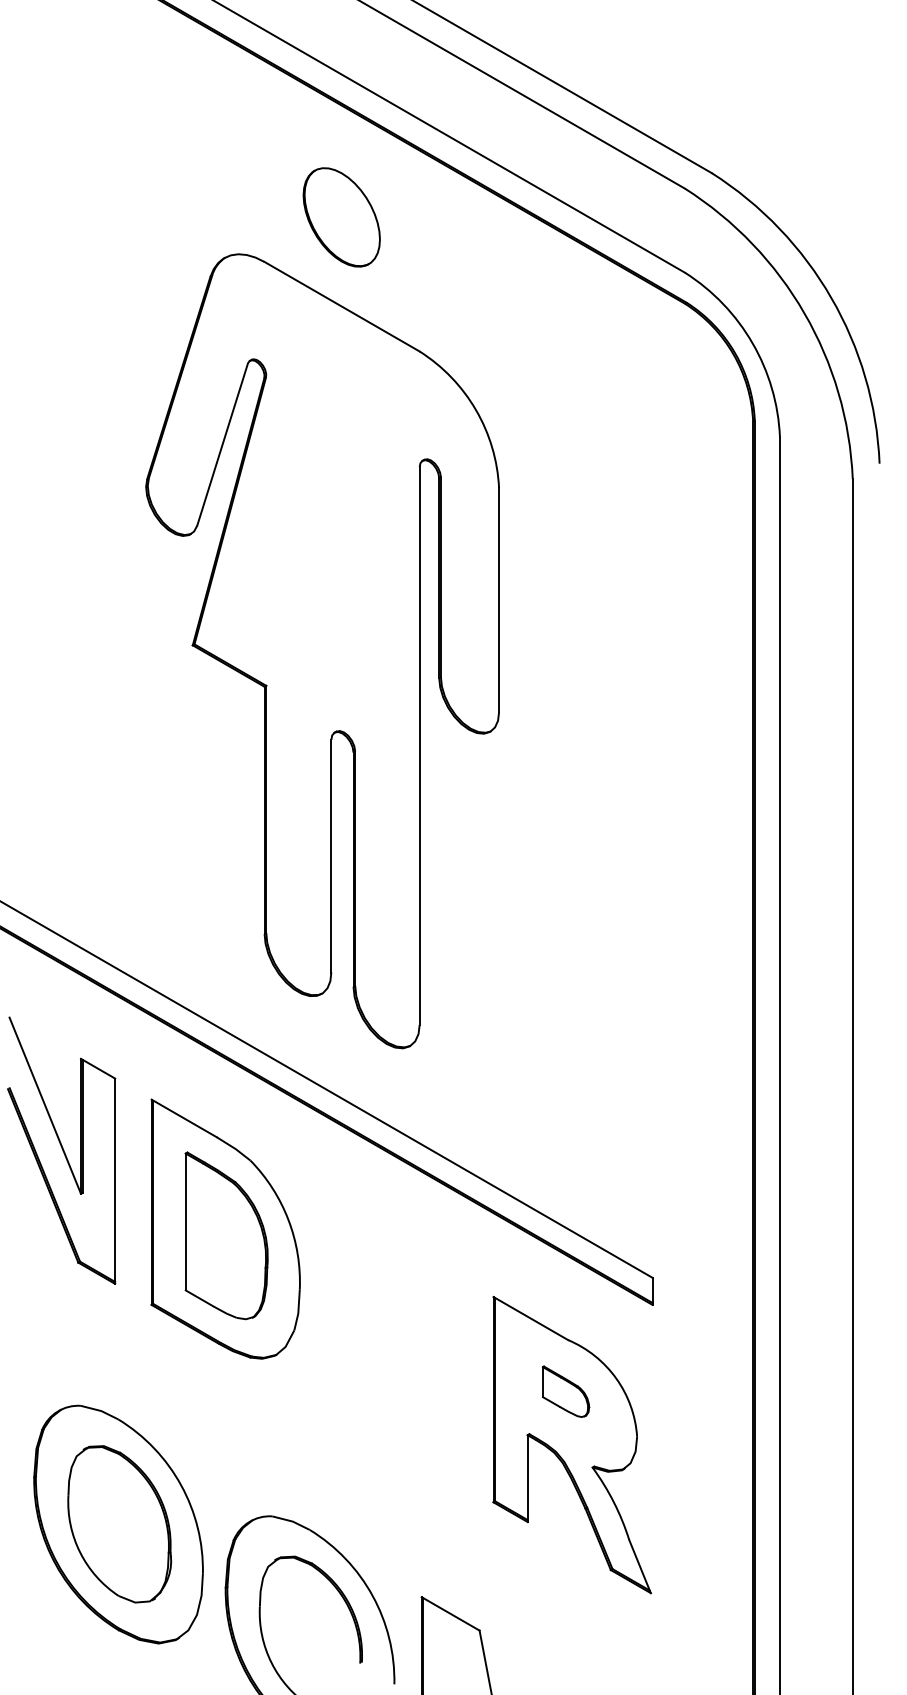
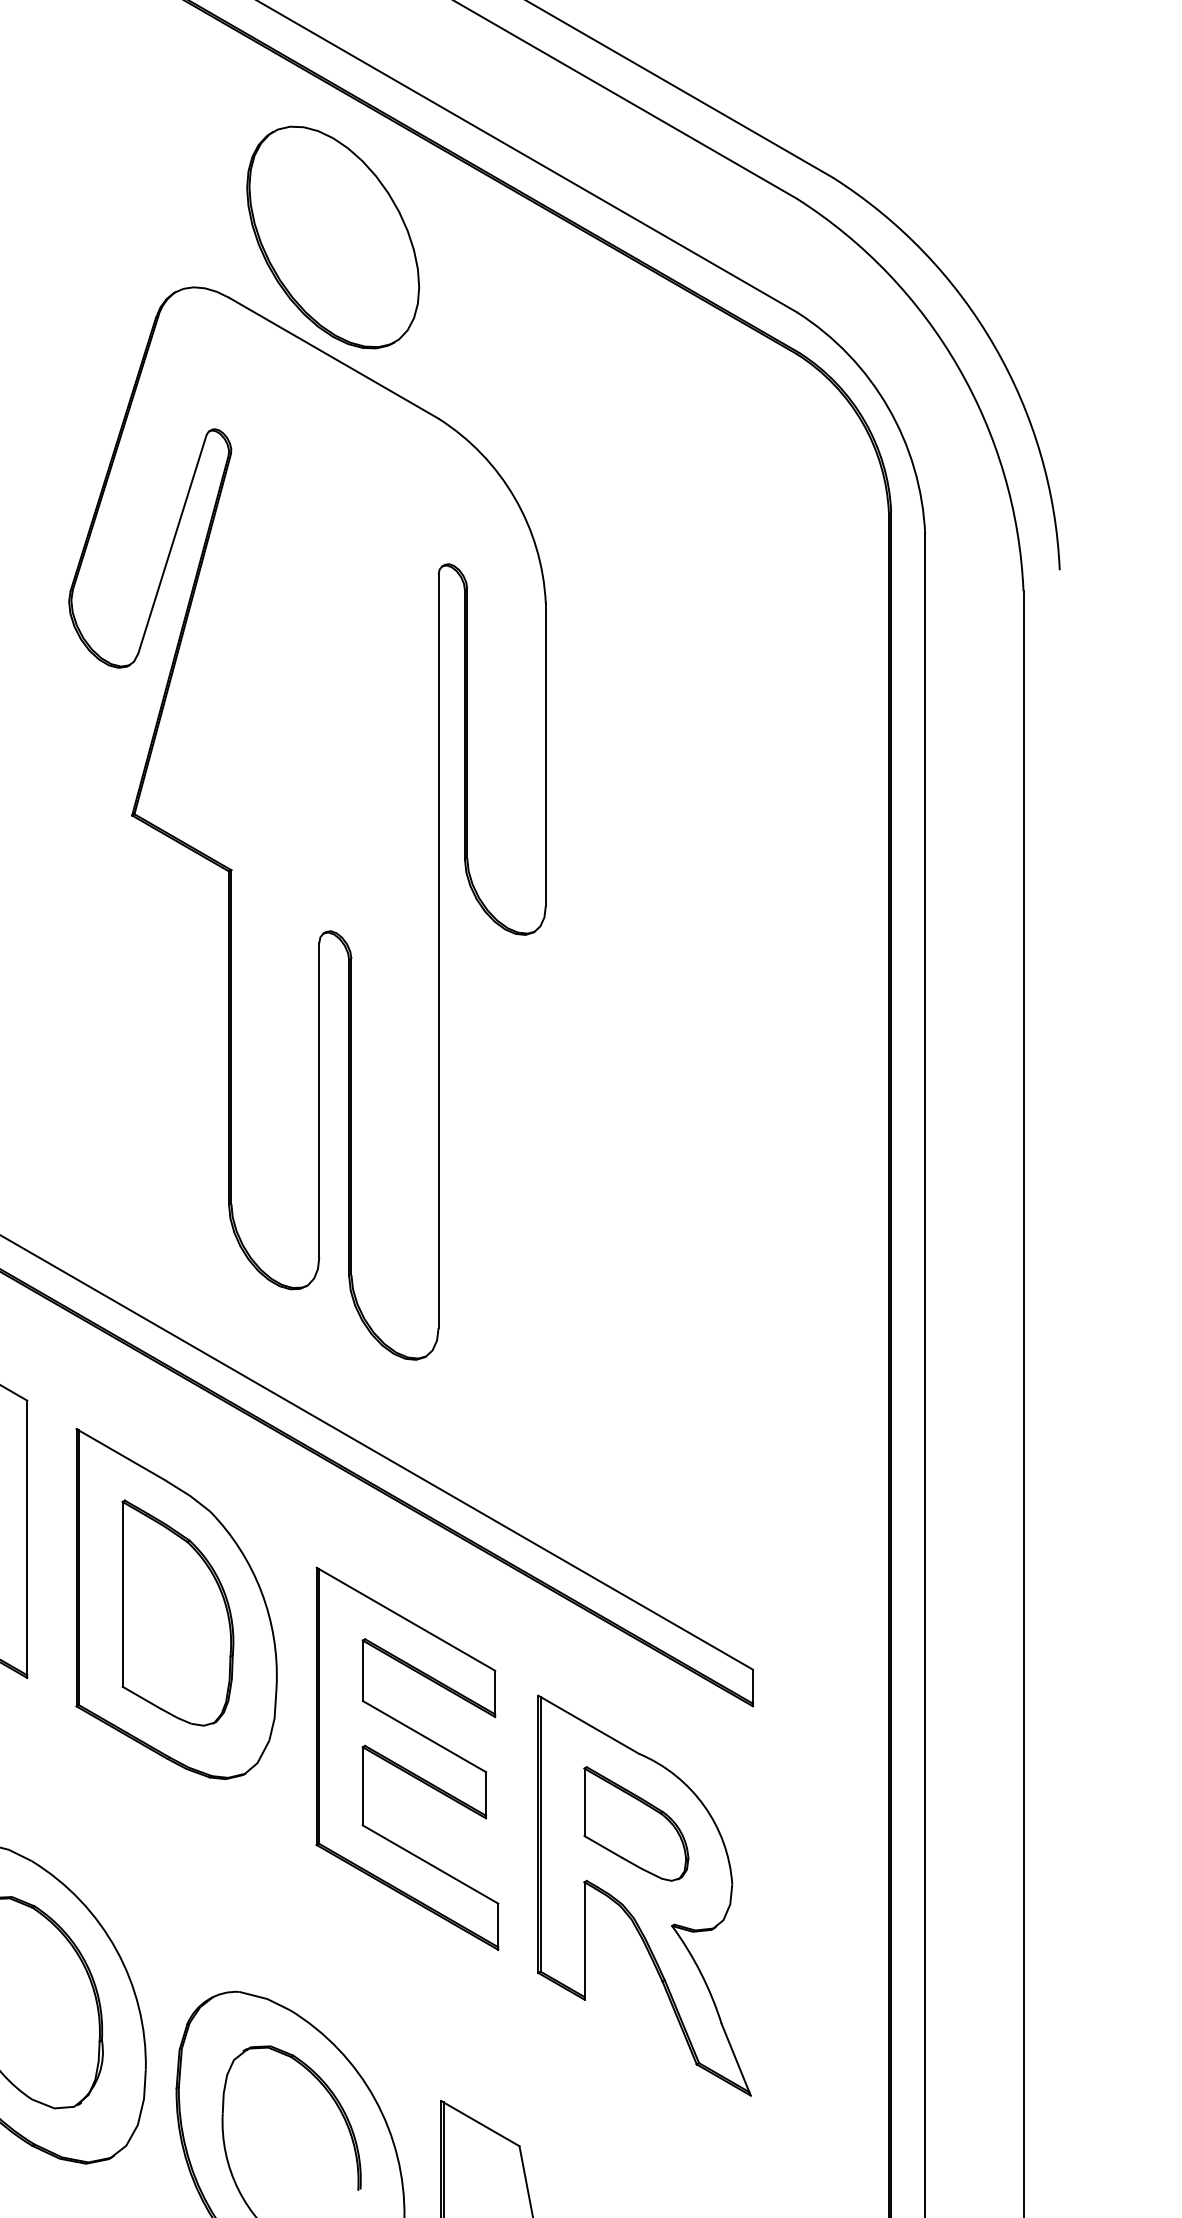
part: (341, 217) -> (332, 237), size x1.67
part: (396, 1343) -> (407, 1758), added
part: (565, 1391) -> (635, 1823), size x1.67

